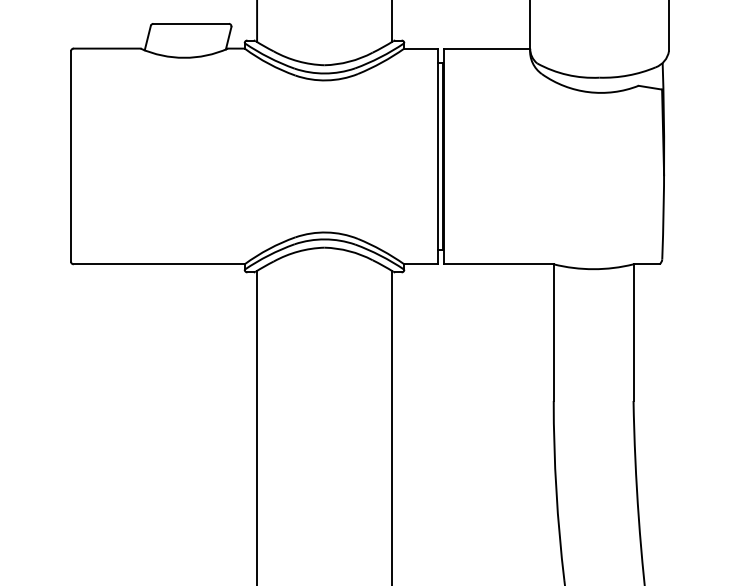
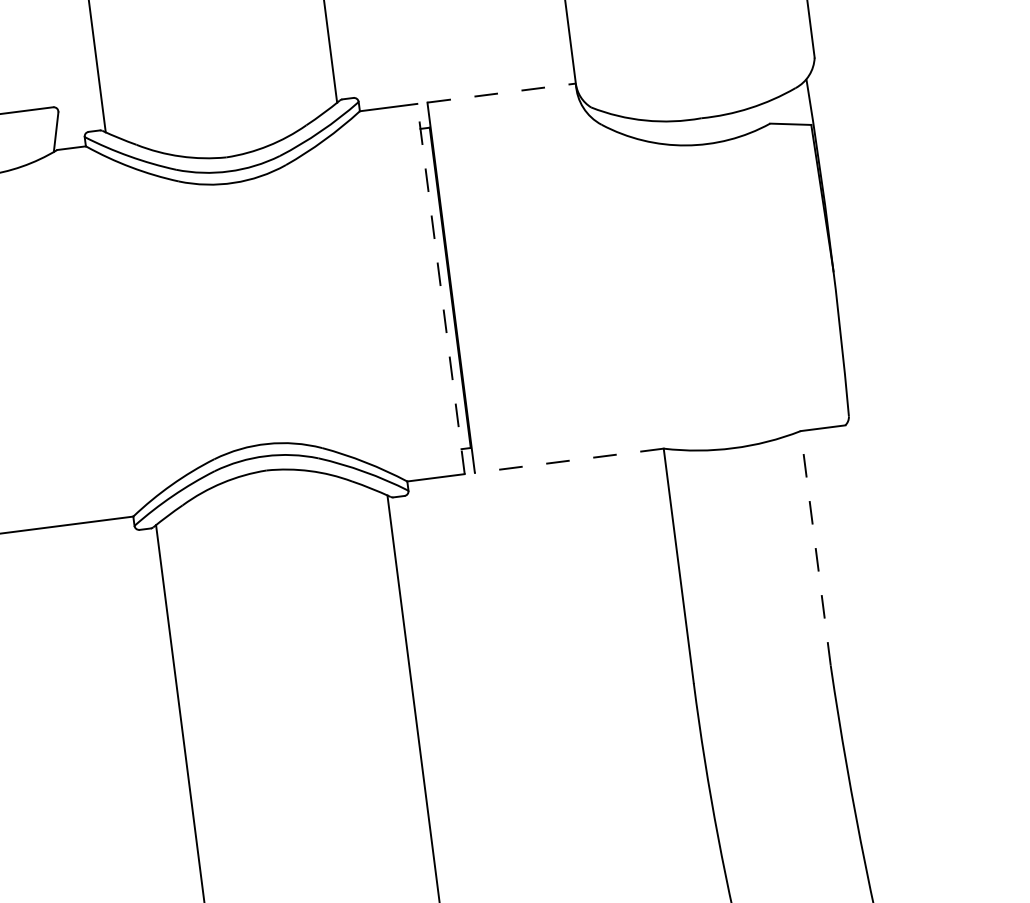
line: (487, 48) -> (502, 92), solid -> dashed
line: (437, 156) -> (440, 289), solid -> dashed
line: (498, 264) -> (568, 461), solid -> dashed
line: (633, 332) -> (815, 548), solid -> dashed

